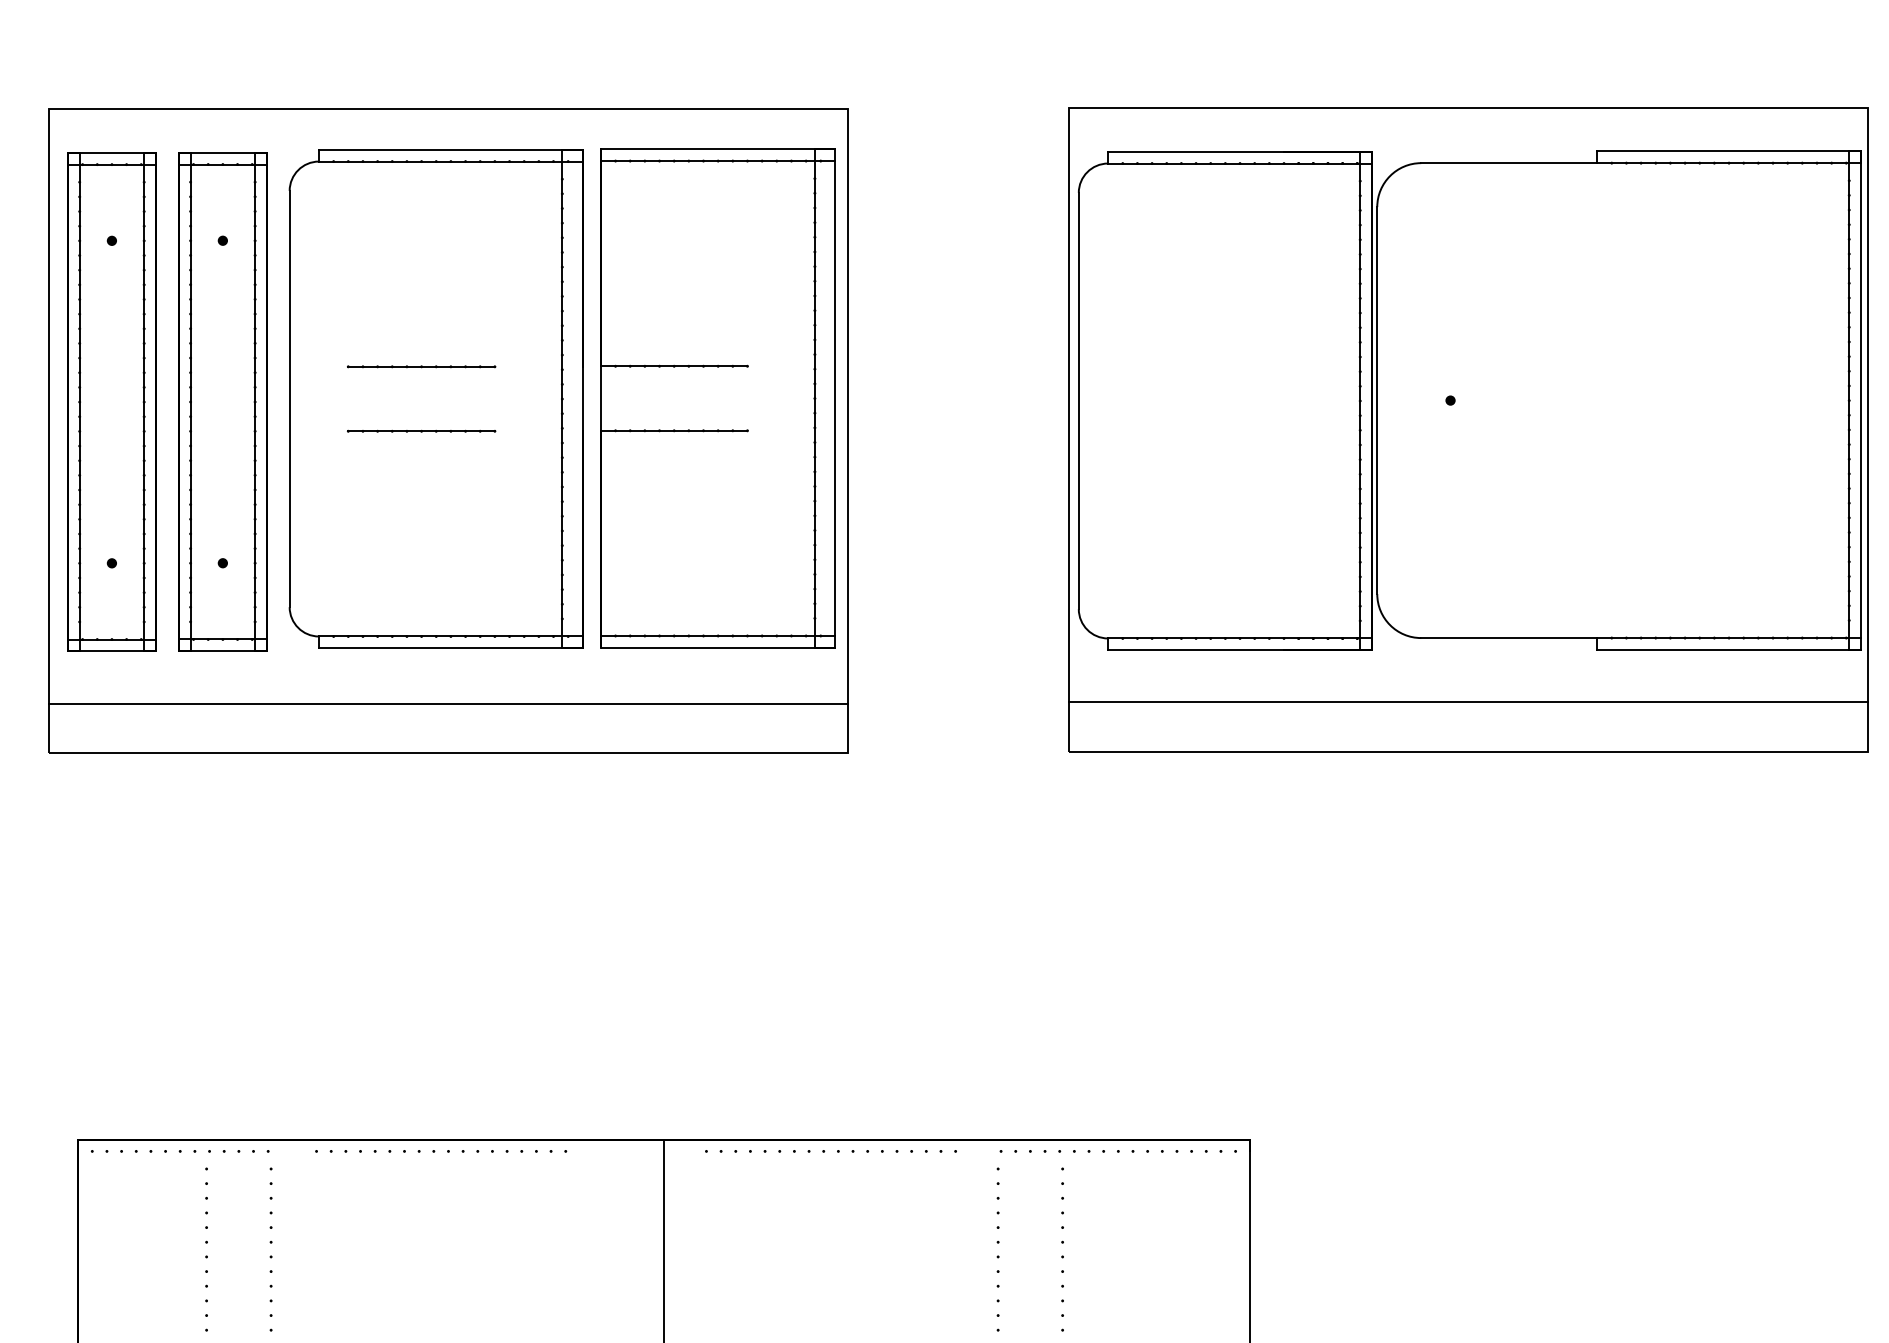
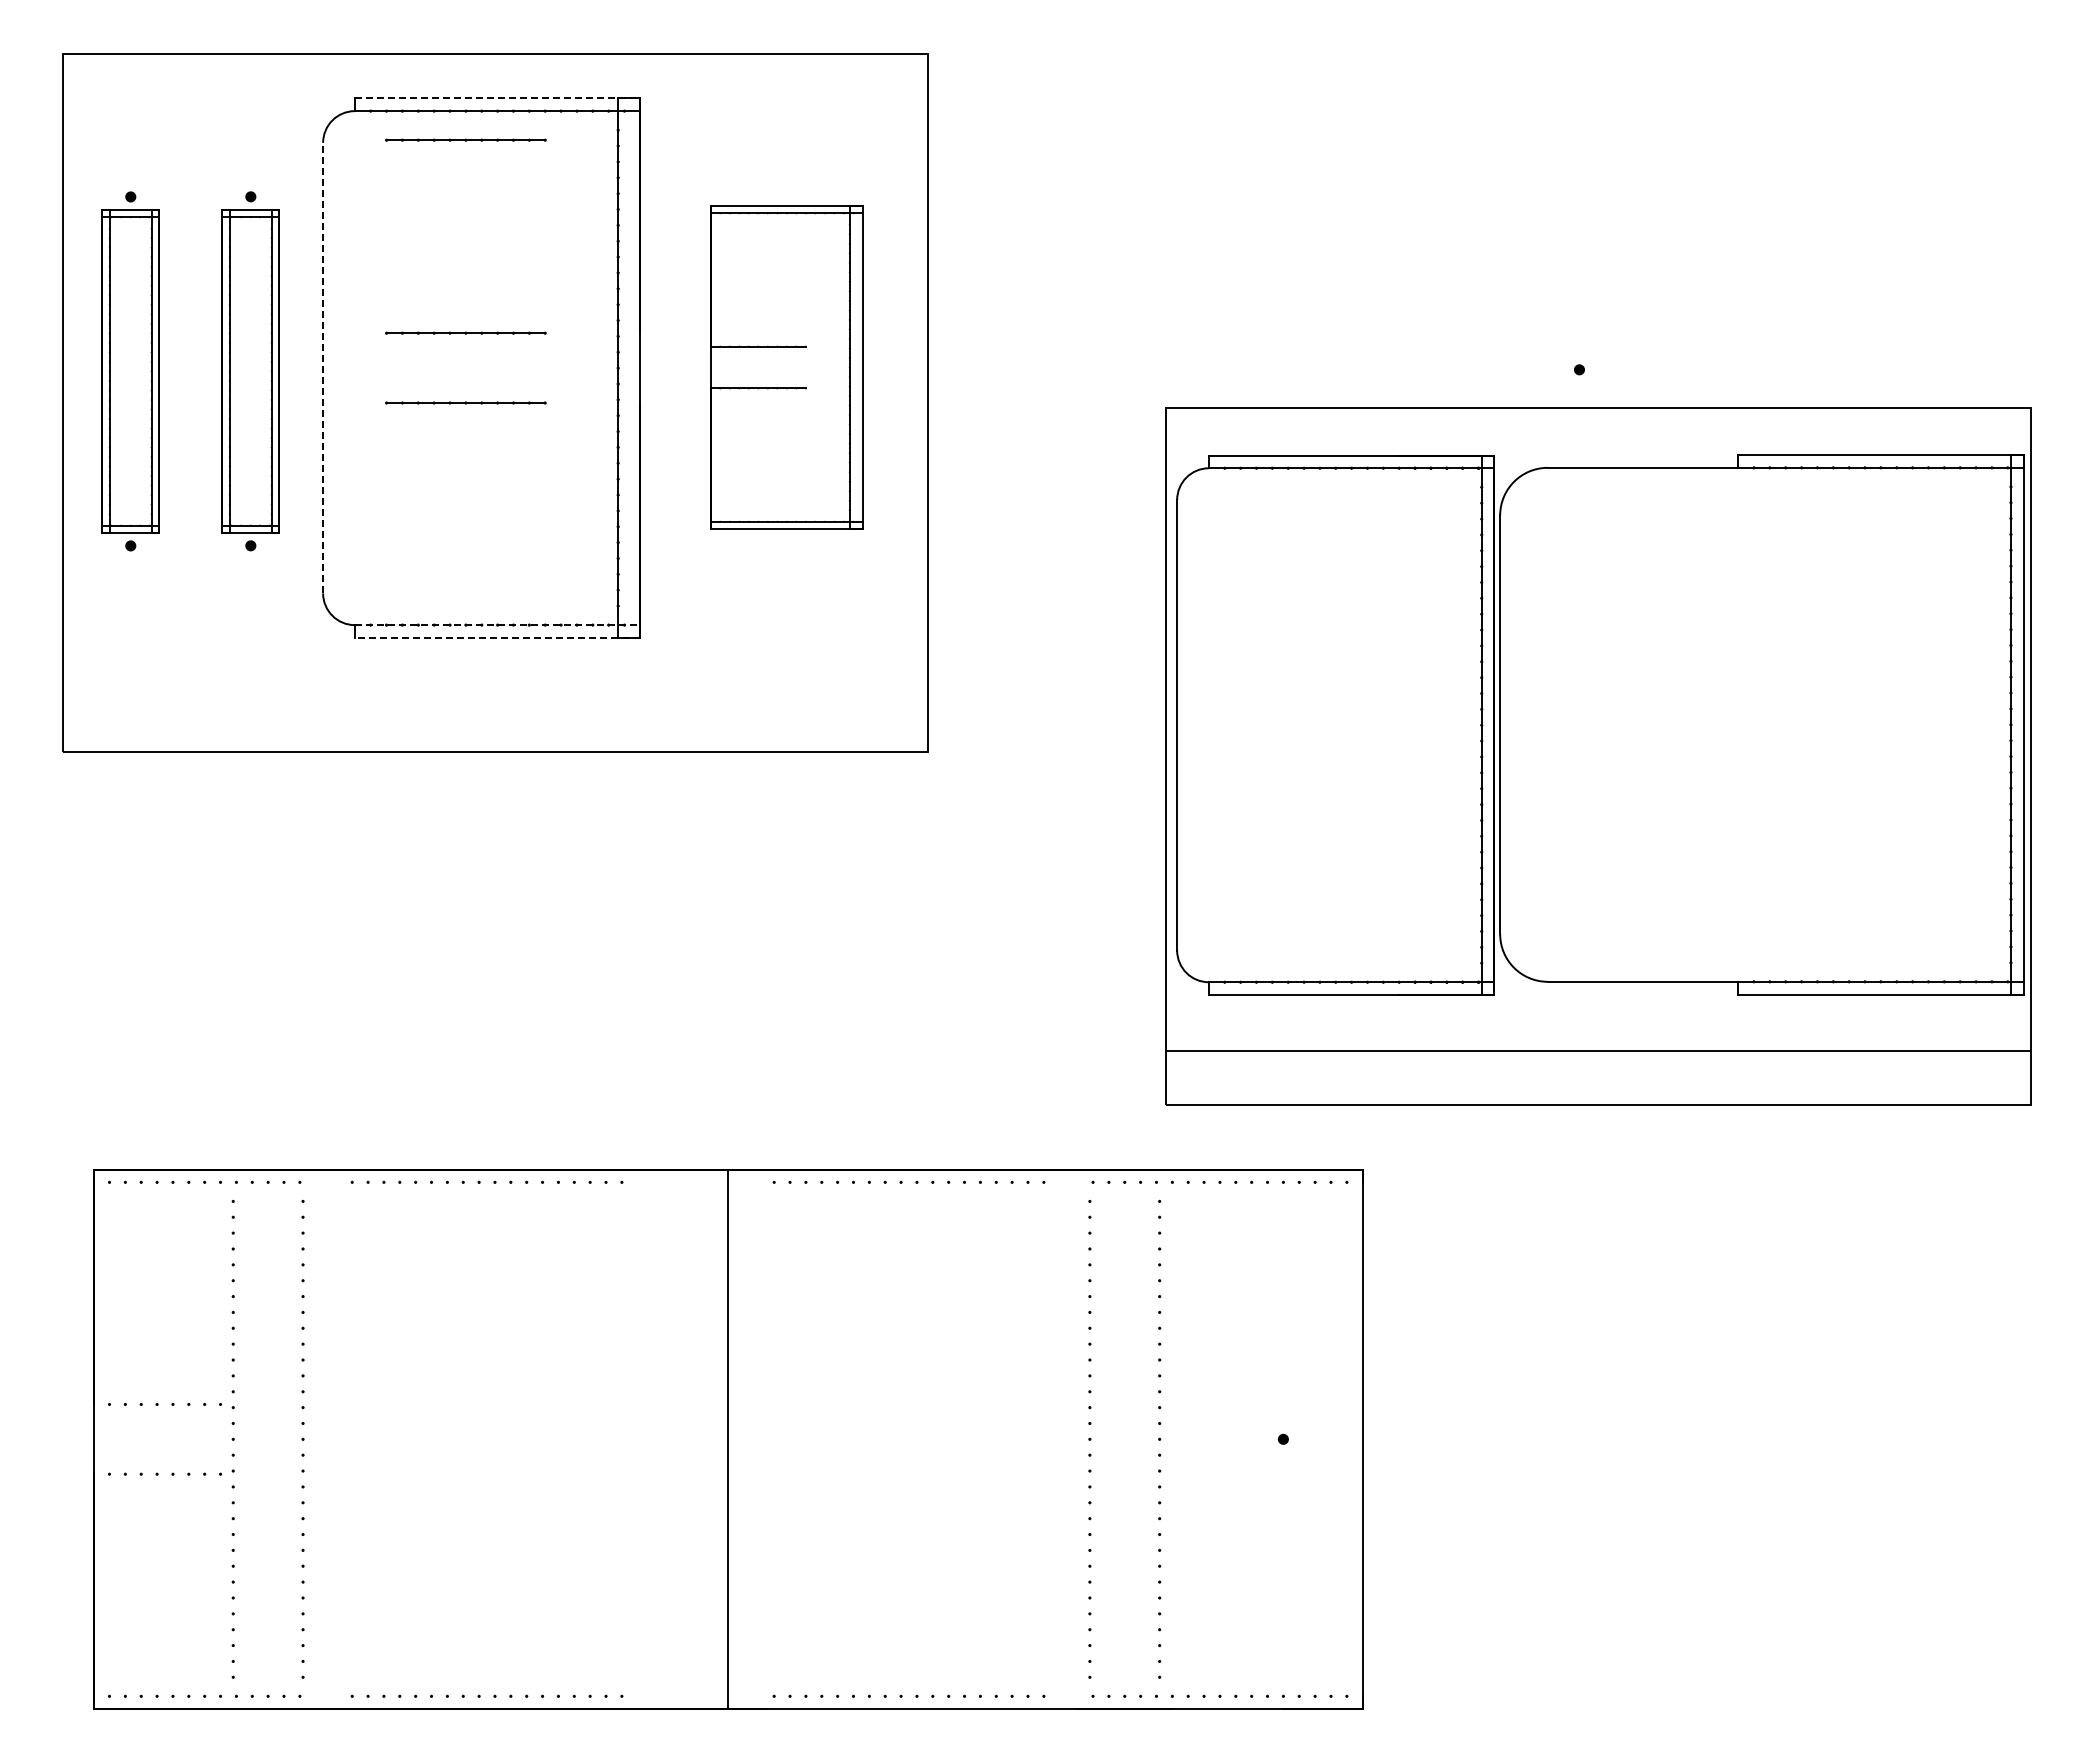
line: (450, 149) -> (497, 98), solid -> dashed
part: (421, 187) -> (465, 139), added
line: (290, 398) -> (323, 367), solid -> dashed
part: (717, 398) -> (786, 367), size x0.6
part: (111, 402) -> (130, 371), size x0.6
part: (222, 402) -> (250, 371), size x0.6
part: (1468, 429) -> (1598, 756), moved
line: (450, 636) -> (497, 625), solid -> dashed
line: (450, 647) -> (497, 637), solid -> dashed
line: (448, 703) -> (494, 697), removed

